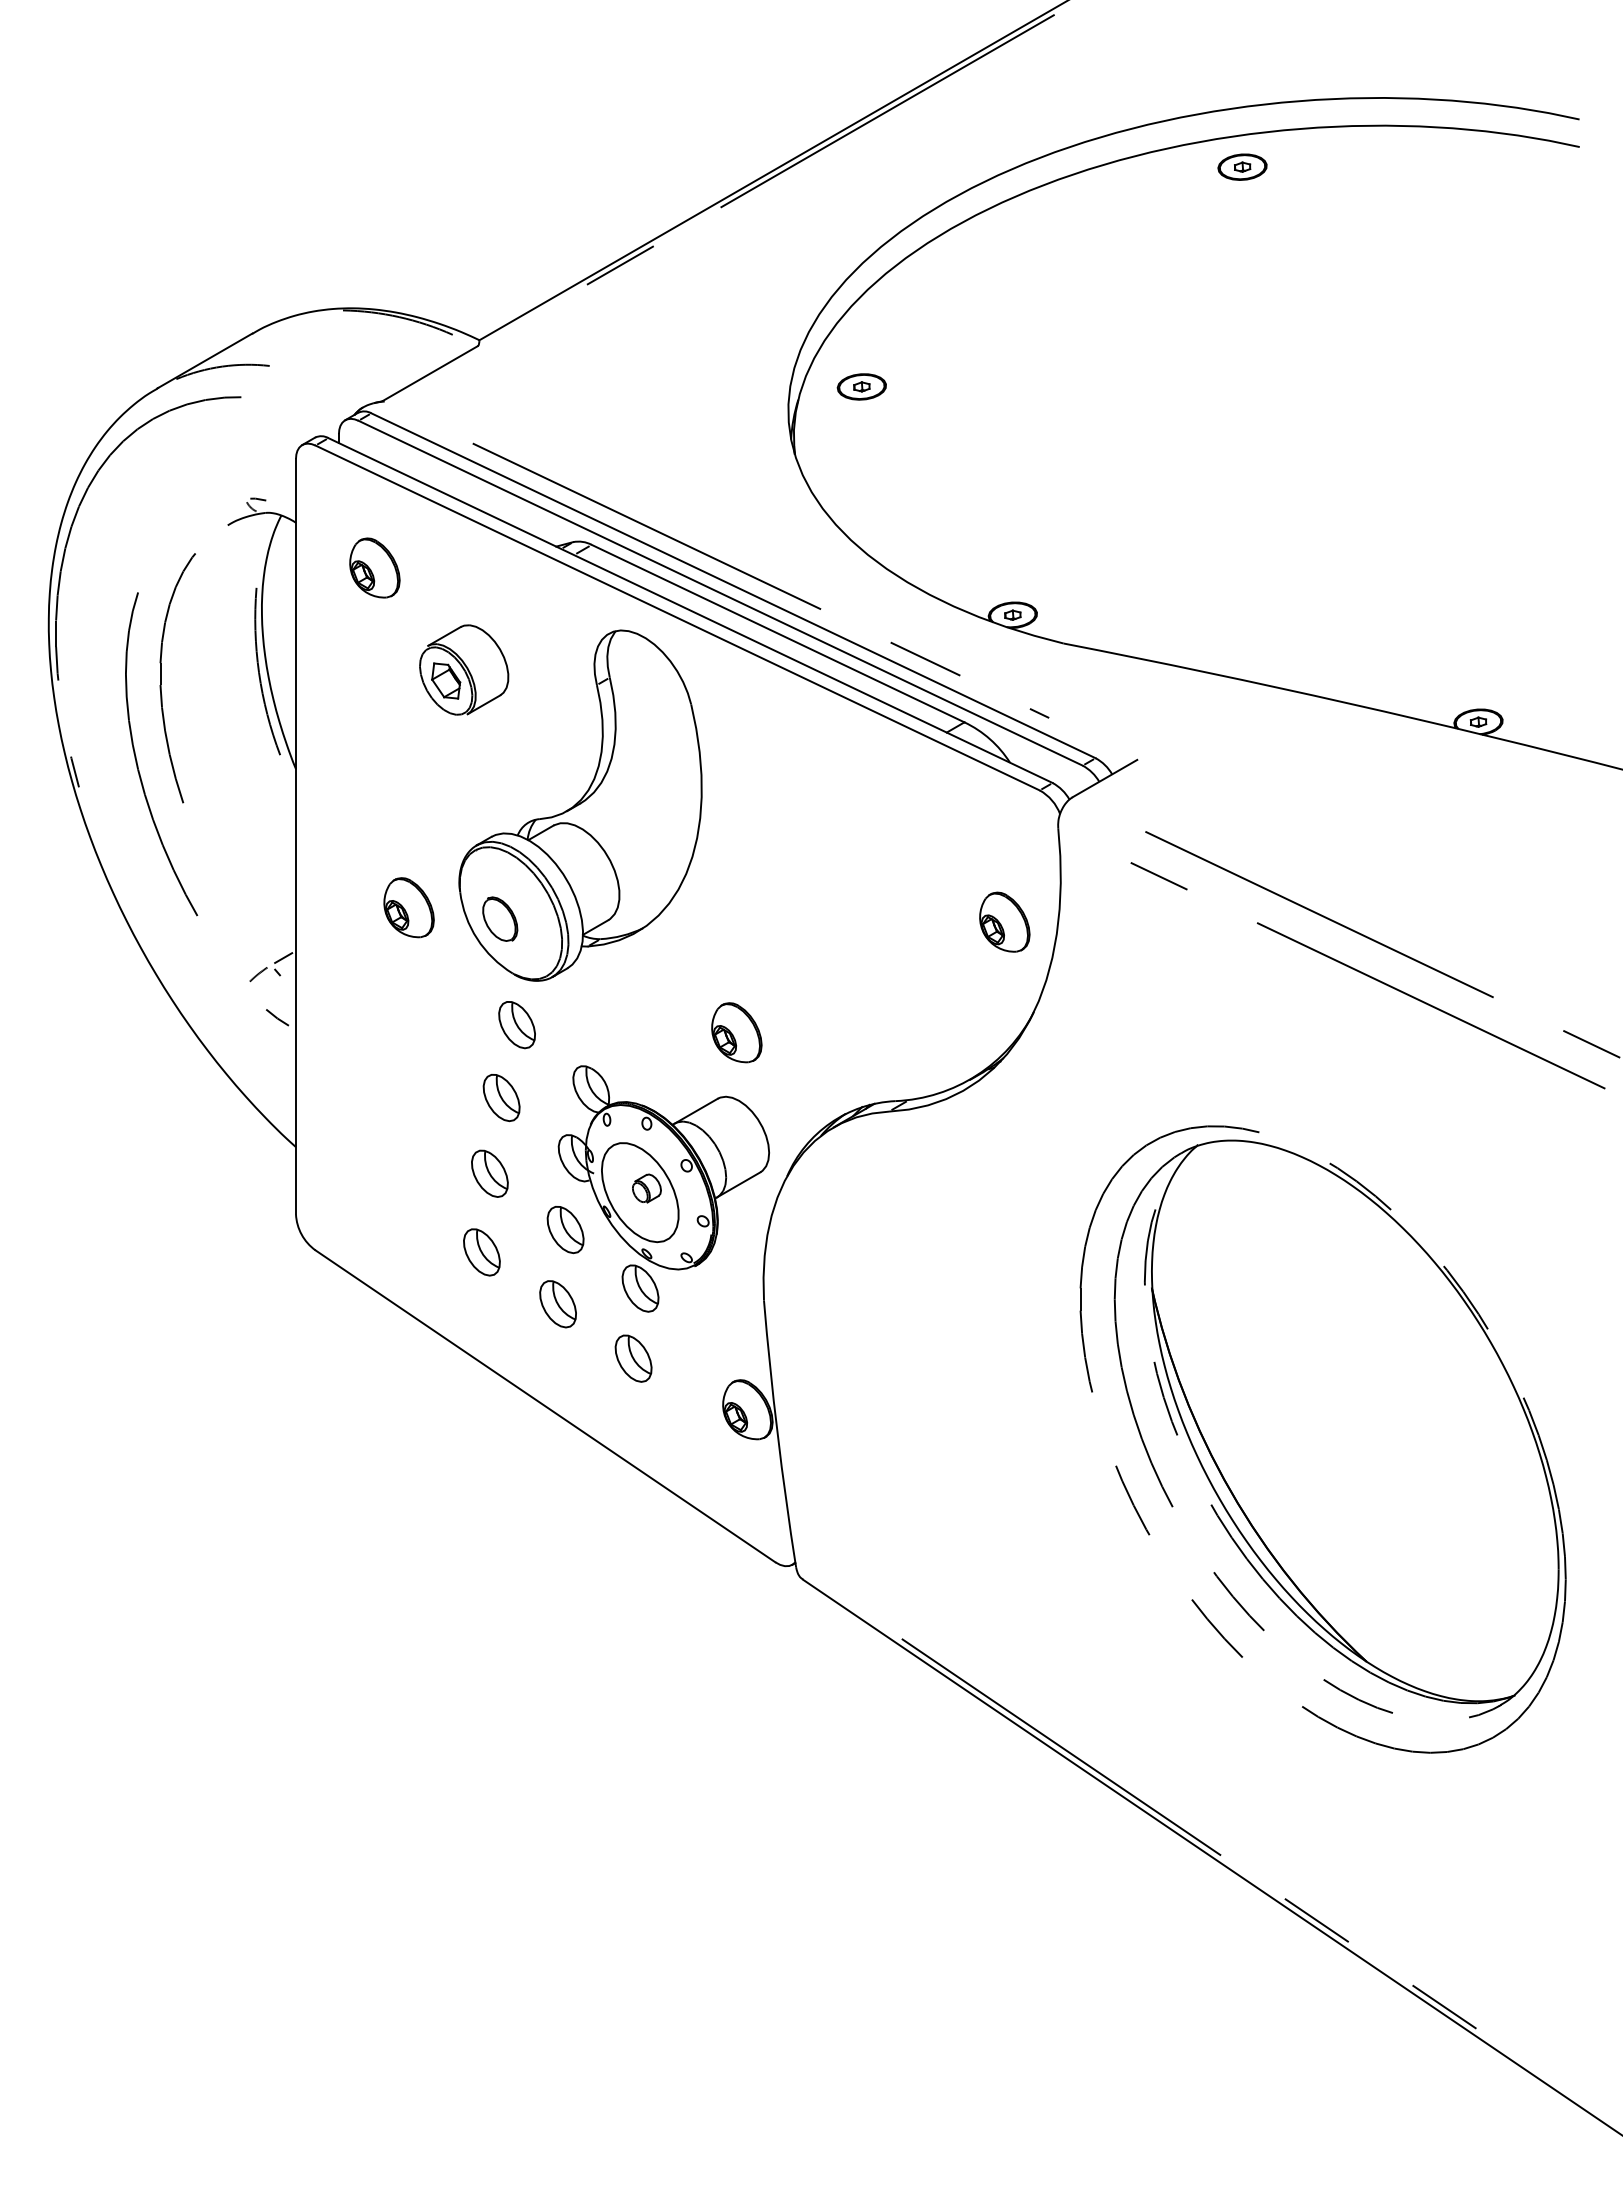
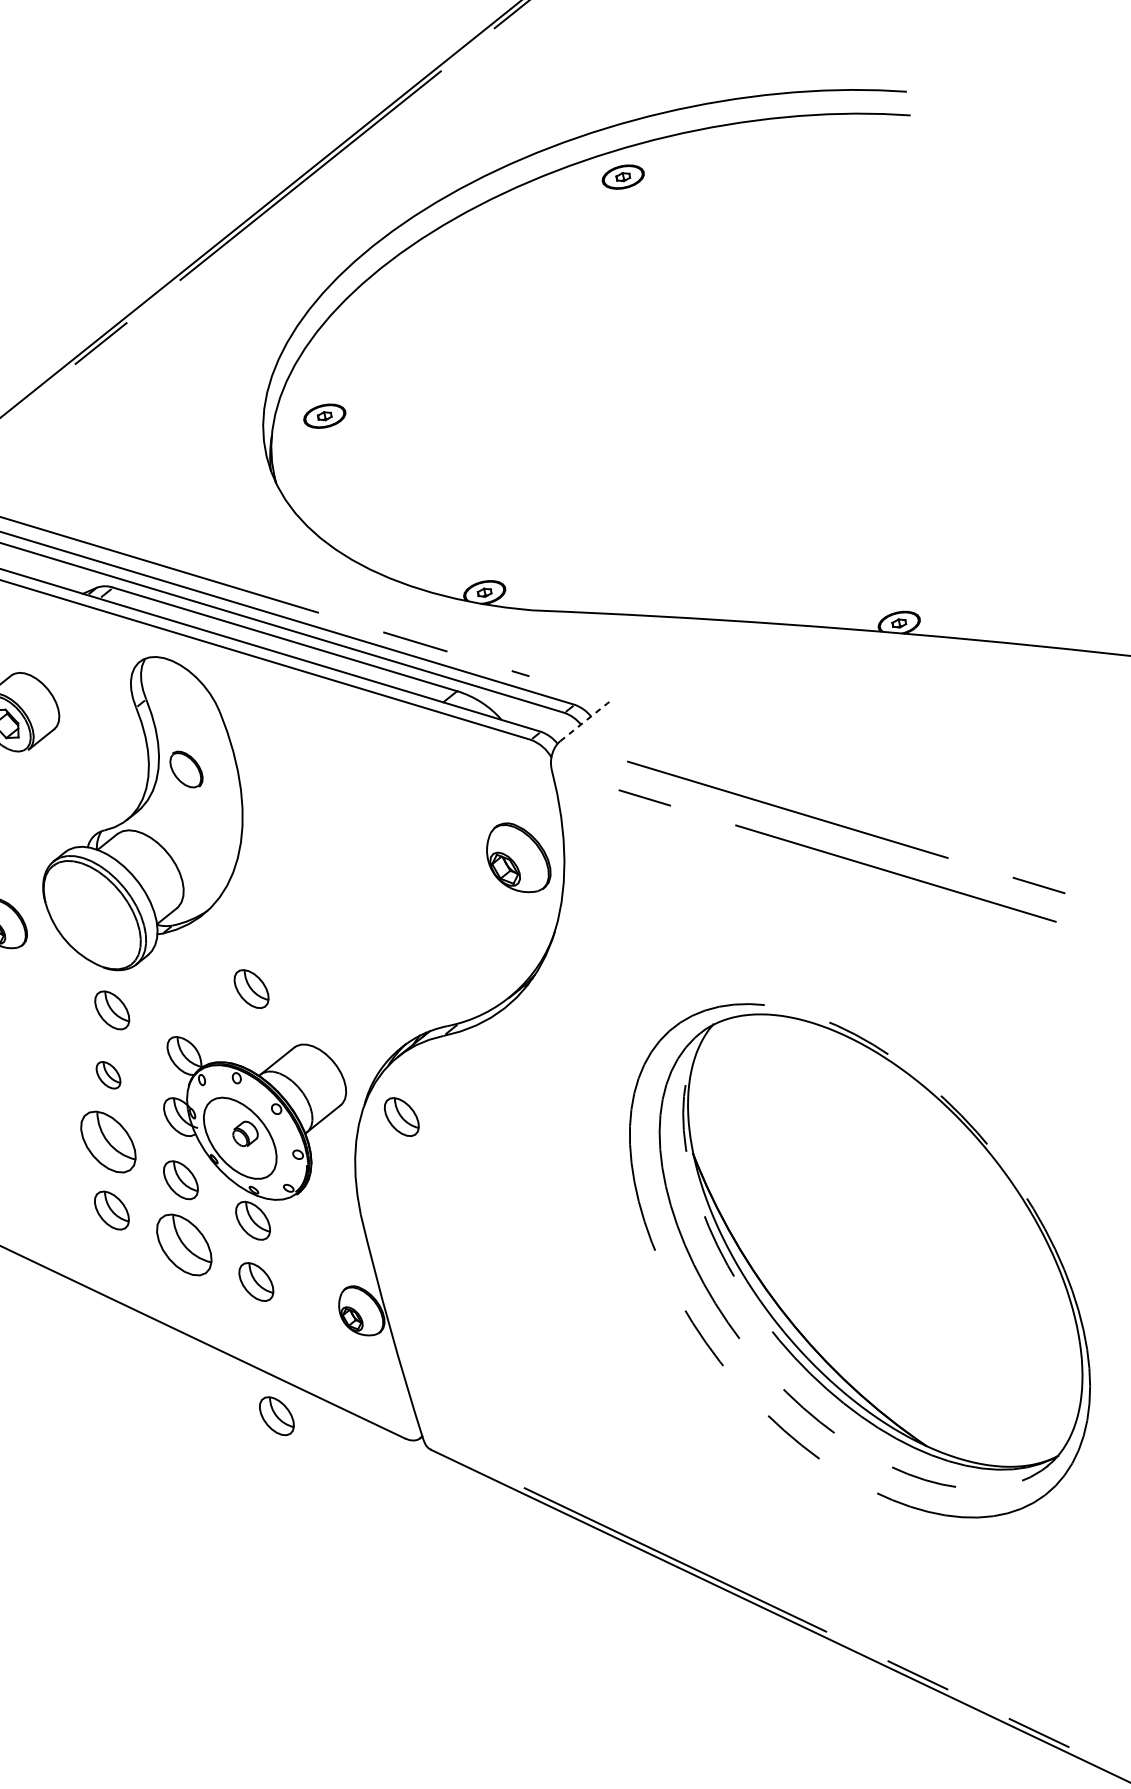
line: (1105, 778) -> (585, 720), solid -> dashed
part: (500, 918) -> (186, 768), moved
part: (1004, 921) -> (517, 857), size x1.4
part: (678, 1025) -> (251, 989), added
part: (736, 1032) -> (301, 987), removed
part: (501, 1098) -> (108, 1075), size x0.7
part: (489, 1173) -> (108, 1141), size x1.6
part: (827, 1196) -> (401, 1117), added
part: (557, 1304) -> (183, 1245), size x1.6
part: (633, 1514) -> (276, 1416), added

